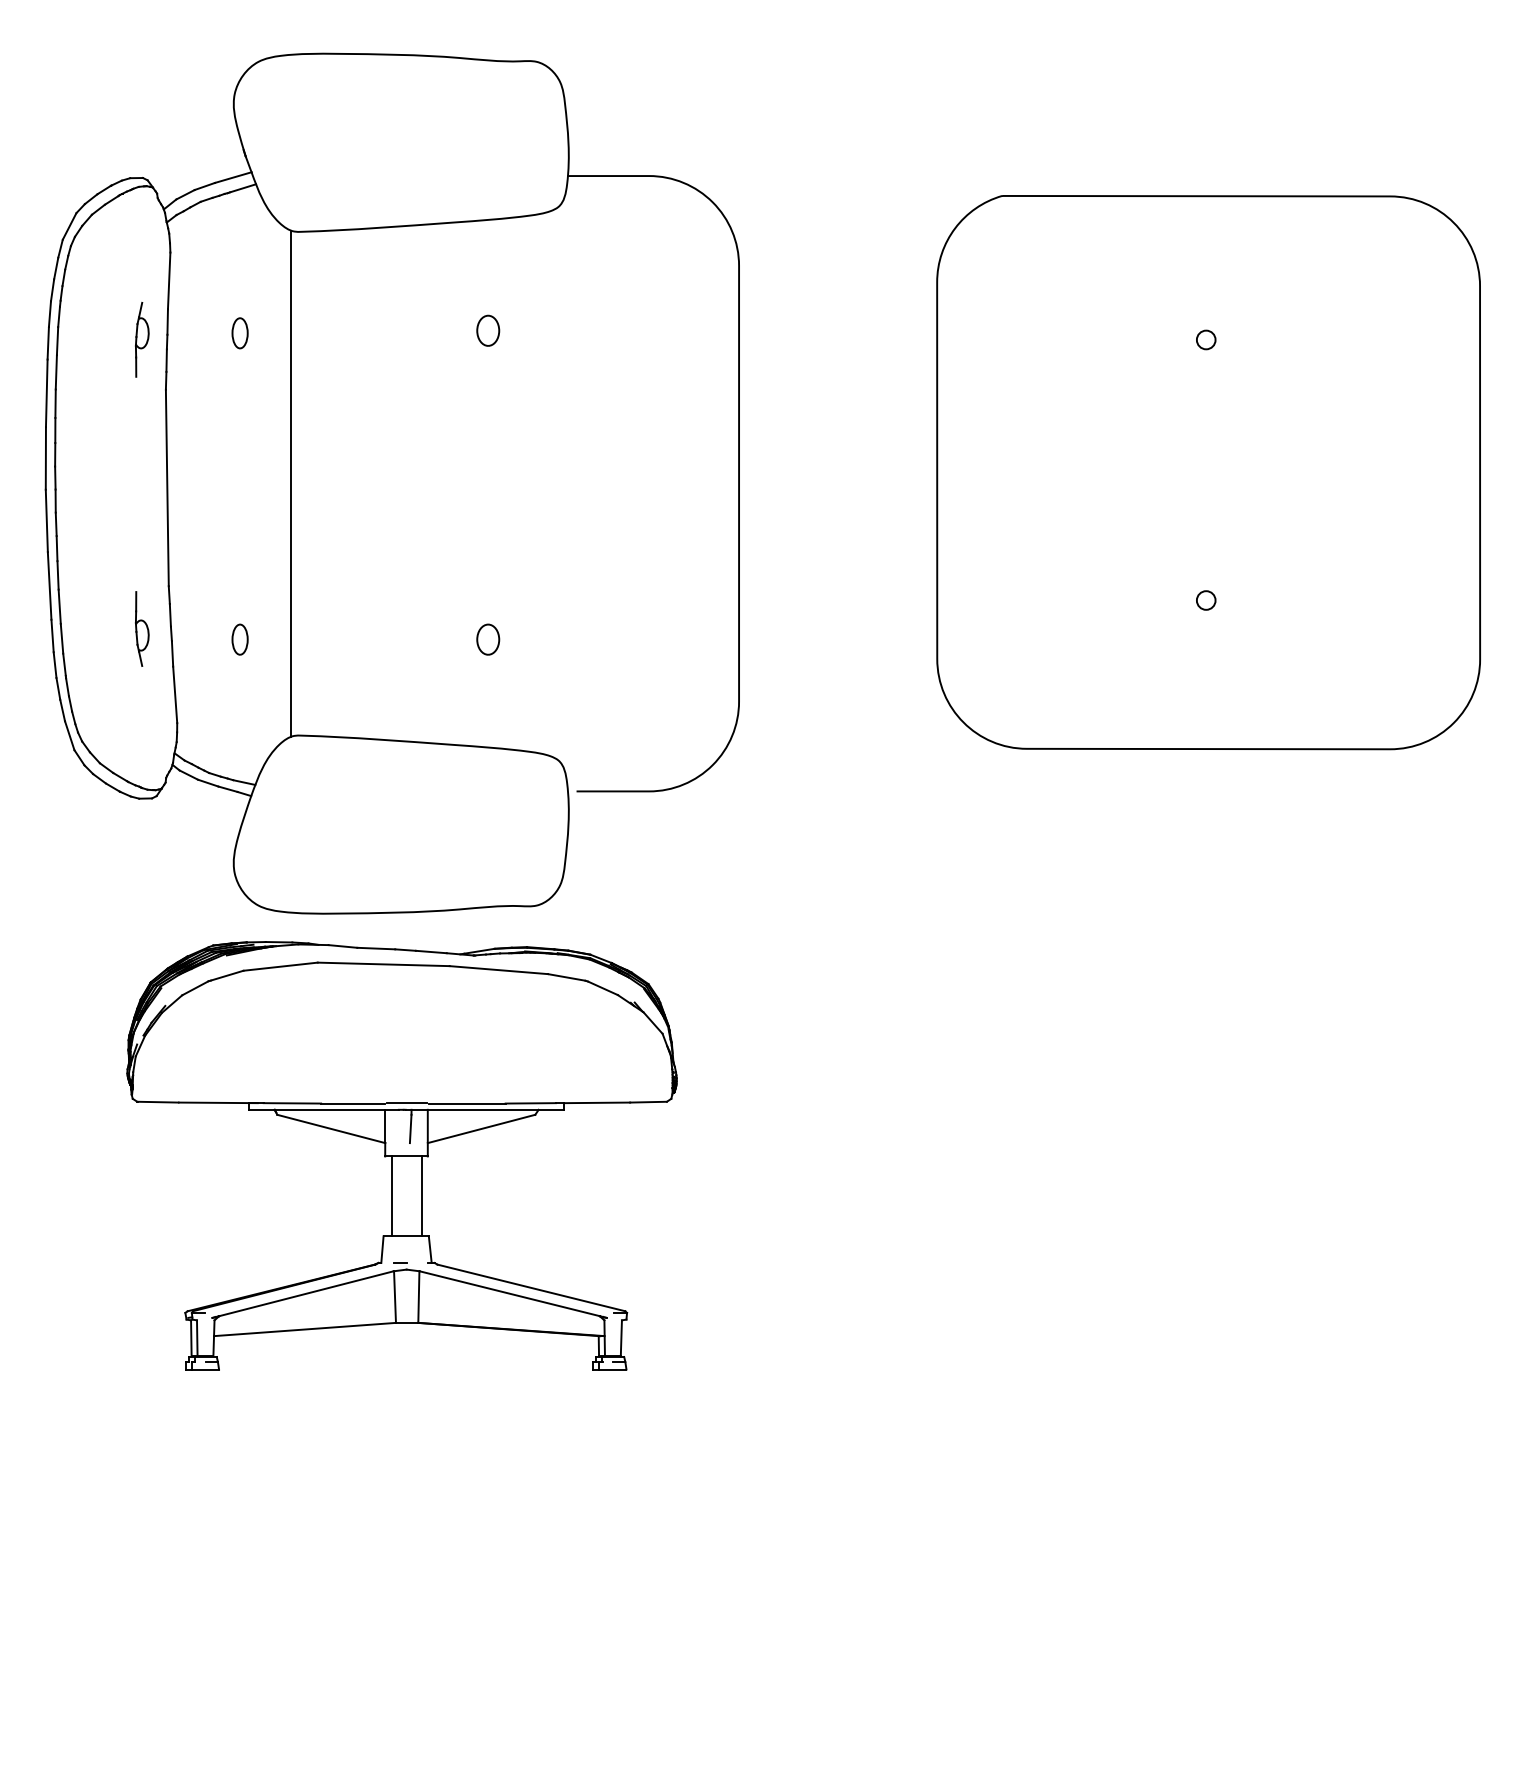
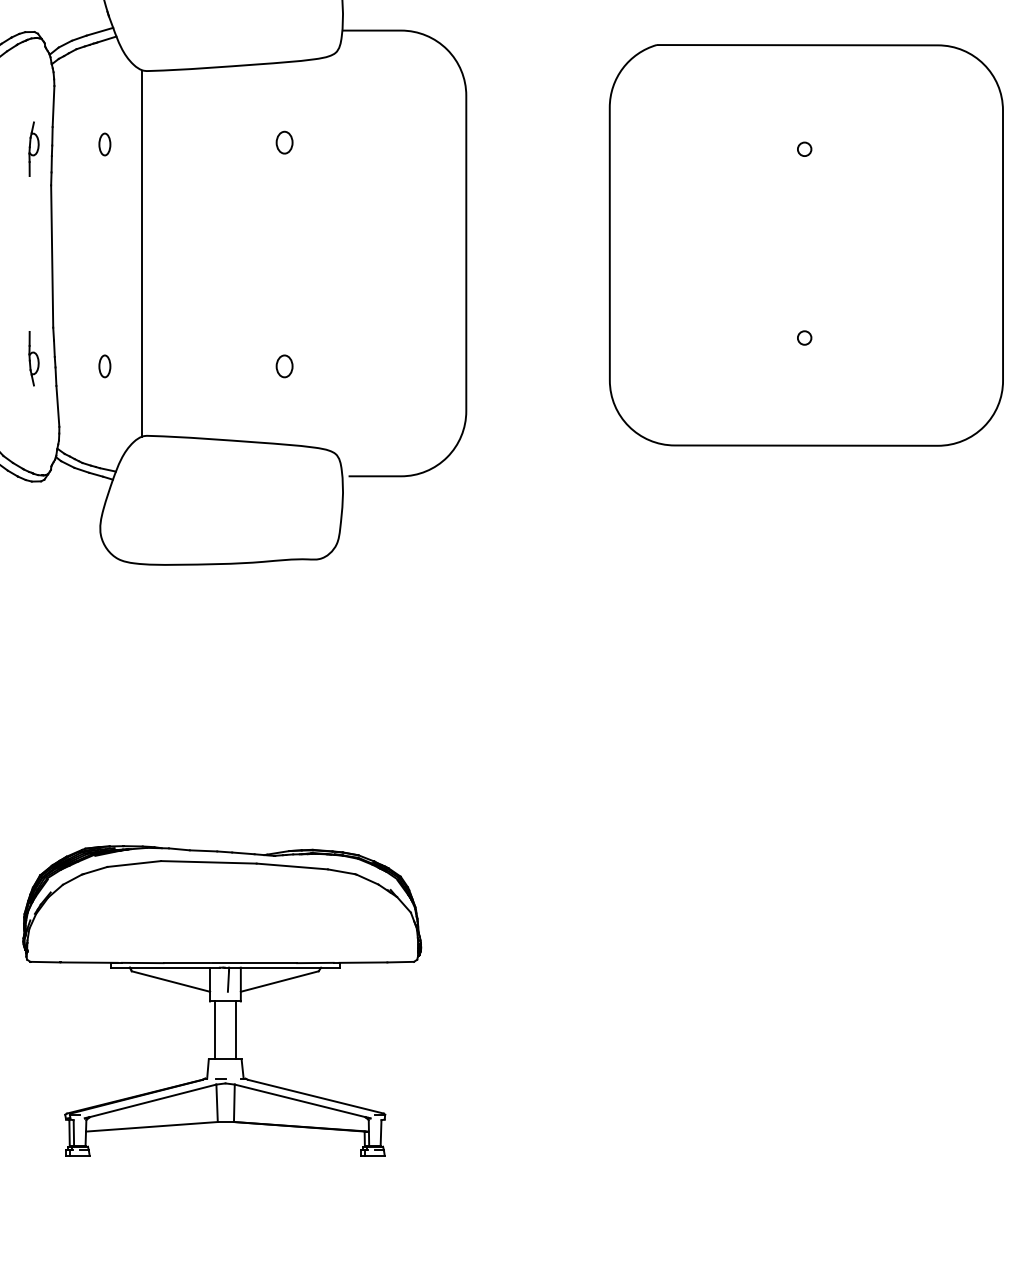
part: (401, 1155) -> (221, 1000), moved

